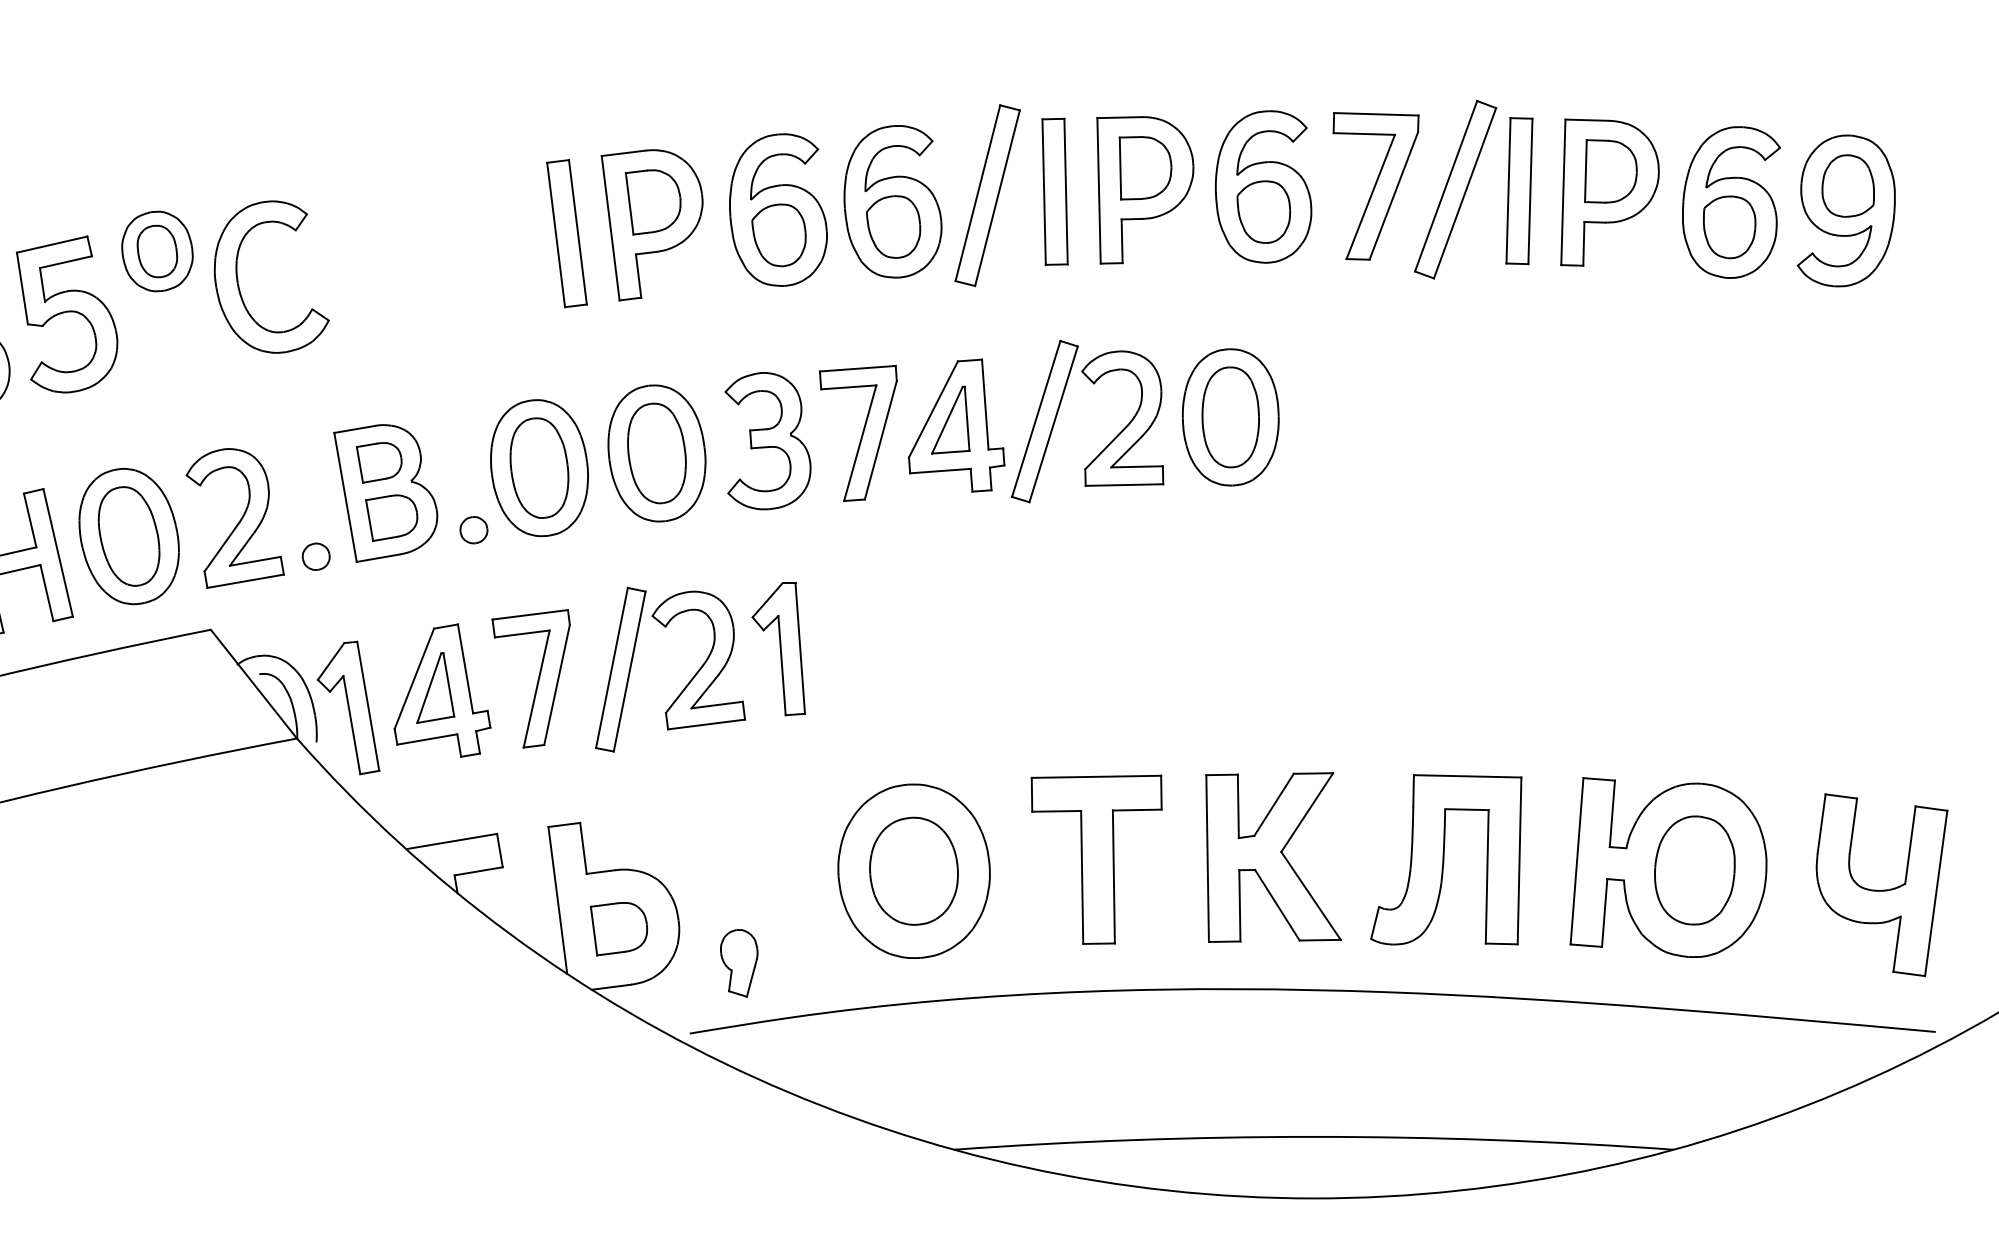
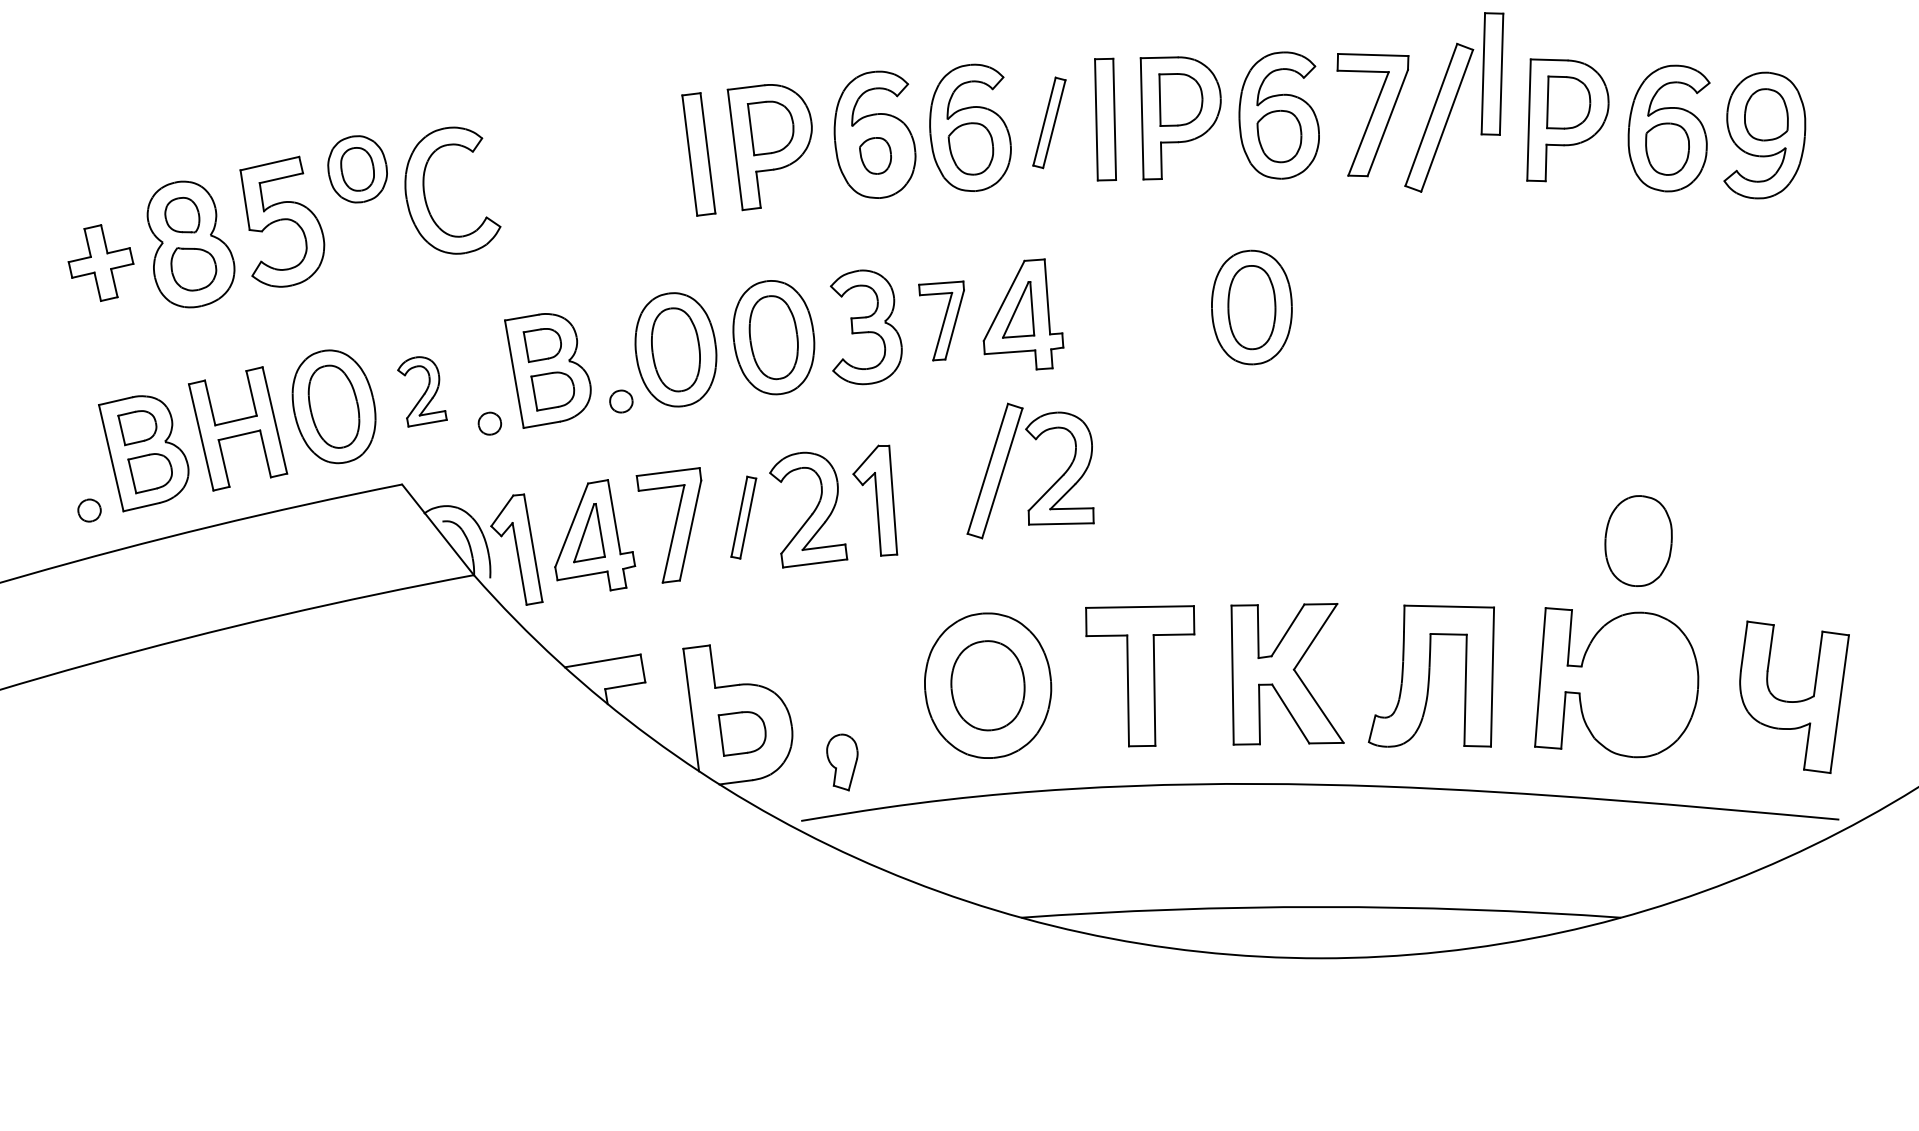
part: (1519, 190) -> (1492, 73), moved
part: (987, 195) -> (1049, 122), size x0.6
part: (778, 234) -> (875, 155), size x0.7
part: (1058, 412) -> (1006, 463), moved
part: (858, 432) -> (941, 320), size x0.7
part: (235, 518) -> (422, 391), size x0.6
part: (620, 669) -> (743, 517), size x0.6
part: (1694, 869) -> (1638, 540), moved

